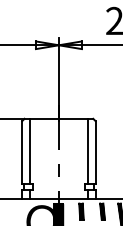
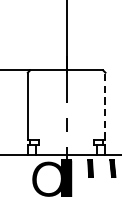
line: (30, 151) -> (36, 104), removed
line: (87, 151) -> (96, 104), removed
line: (95, 152) -> (105, 105), solid -> dashed

